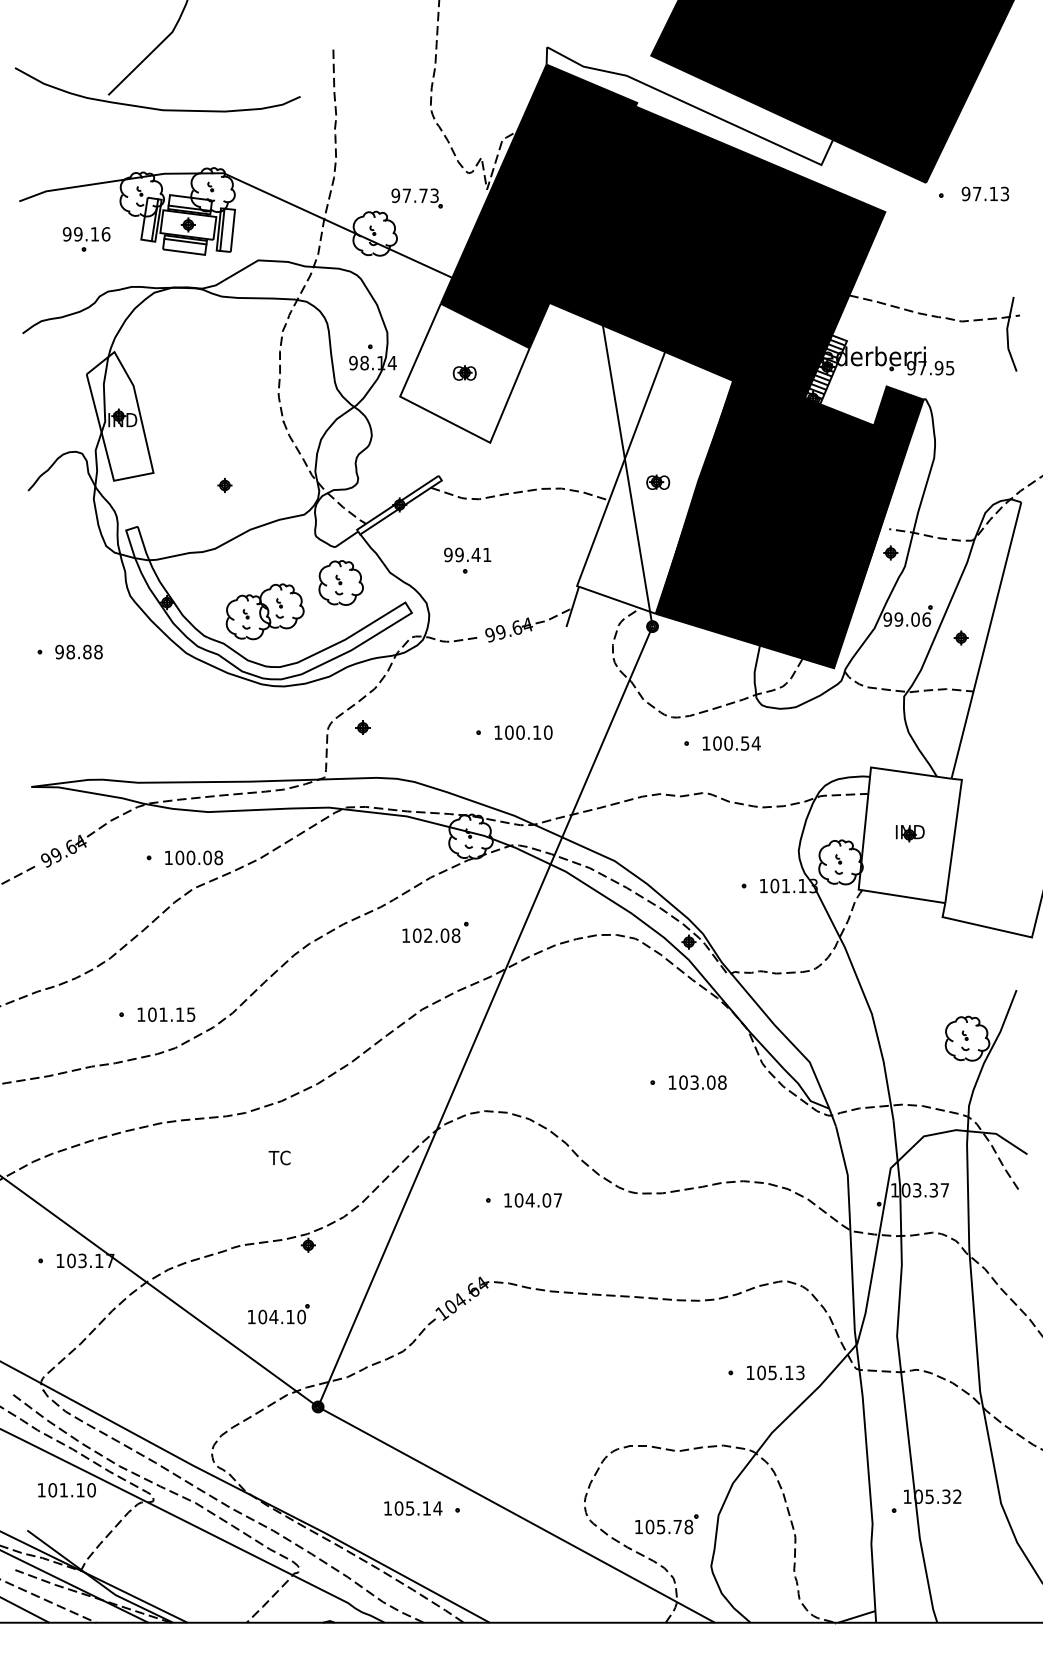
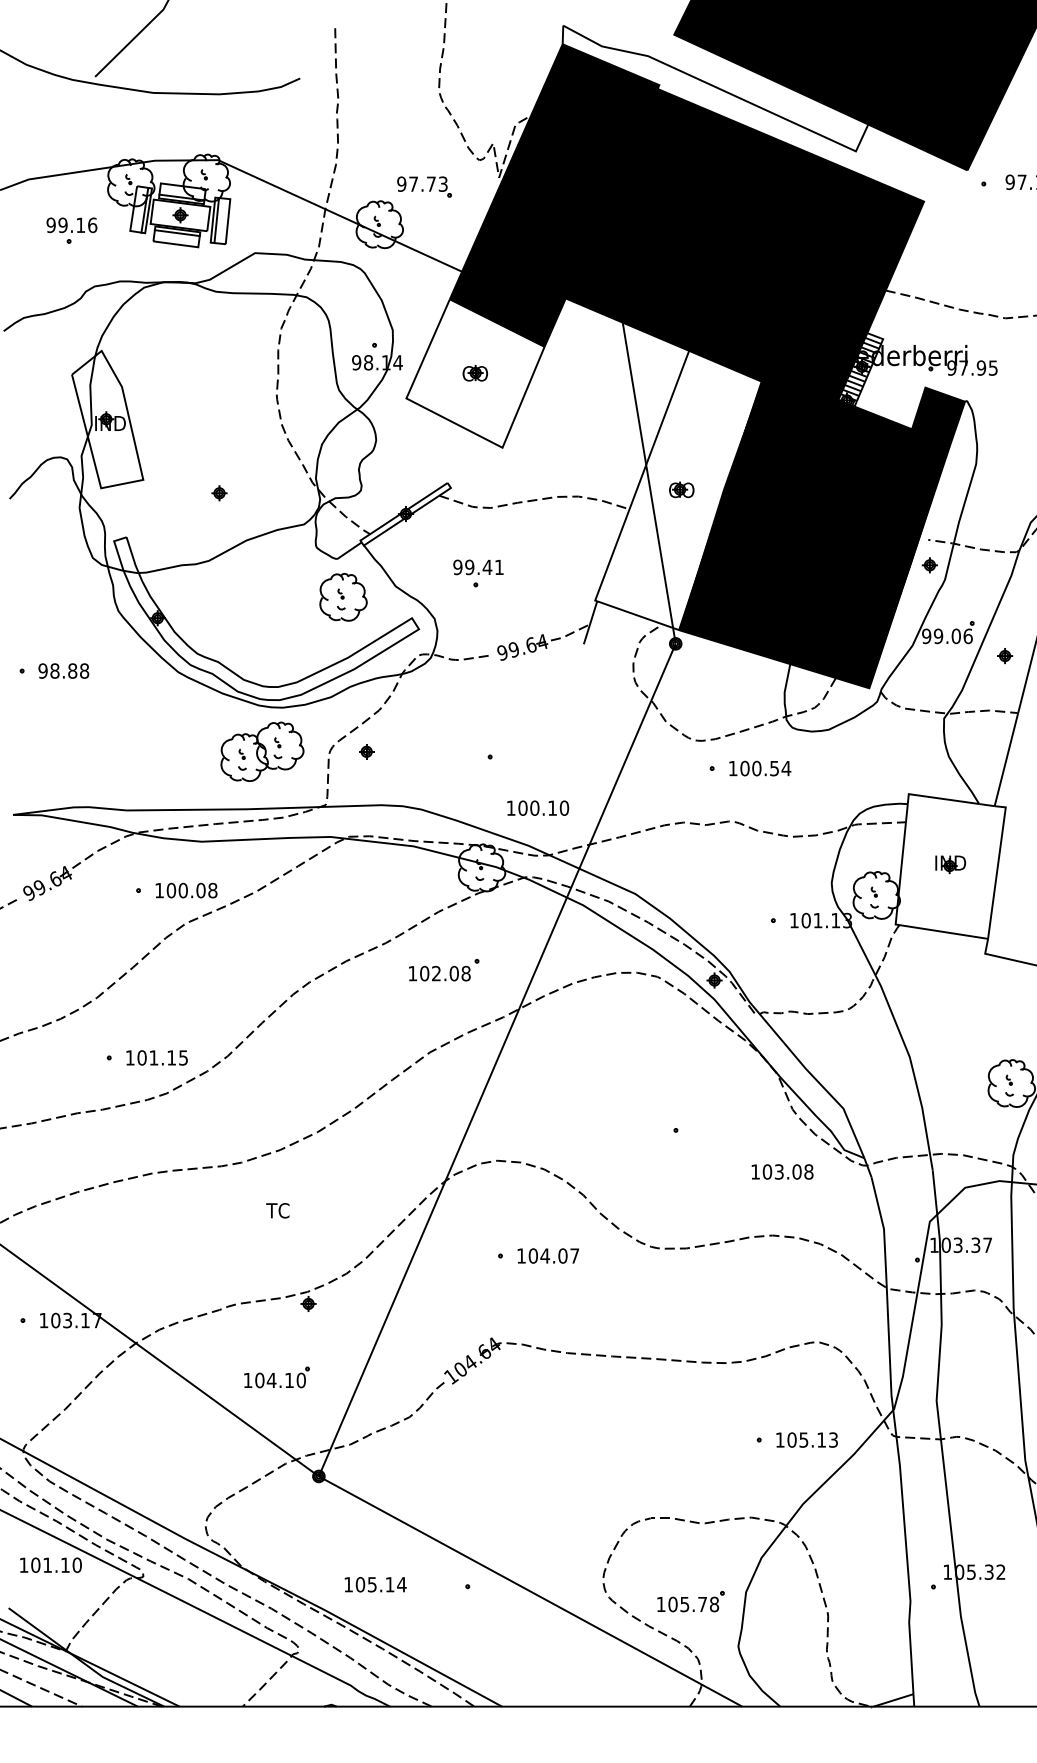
part: (264, 611) -> (261, 751), moved
text: (523, 732) -> (538, 808), moved
text: (697, 1082) -> (782, 1171), moved
text: (413, 1508) -> (375, 1584), moved

